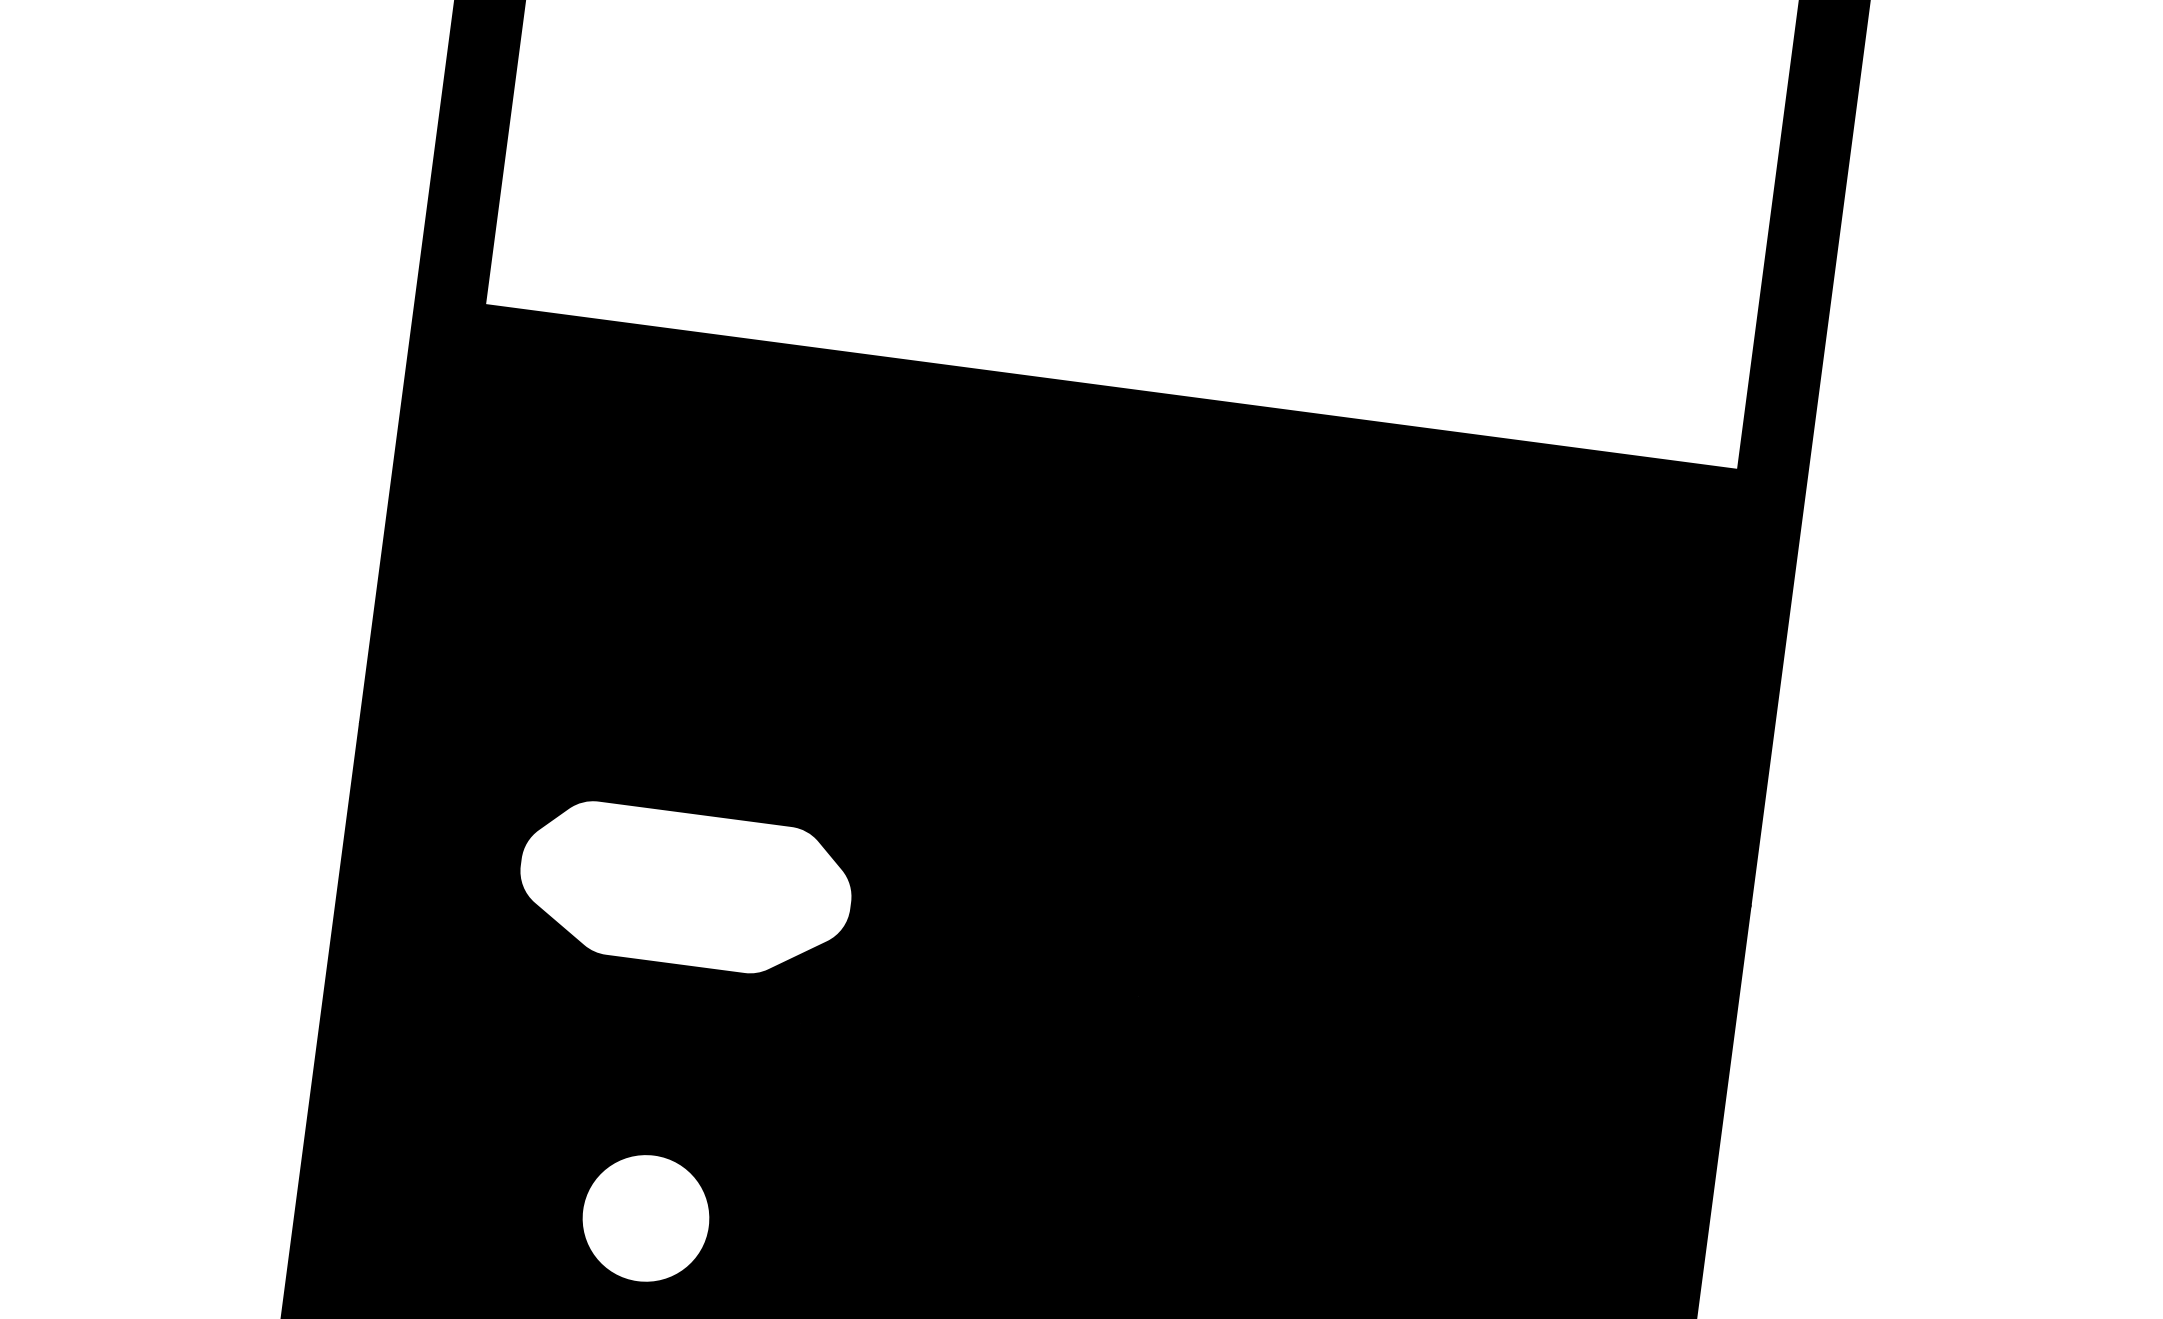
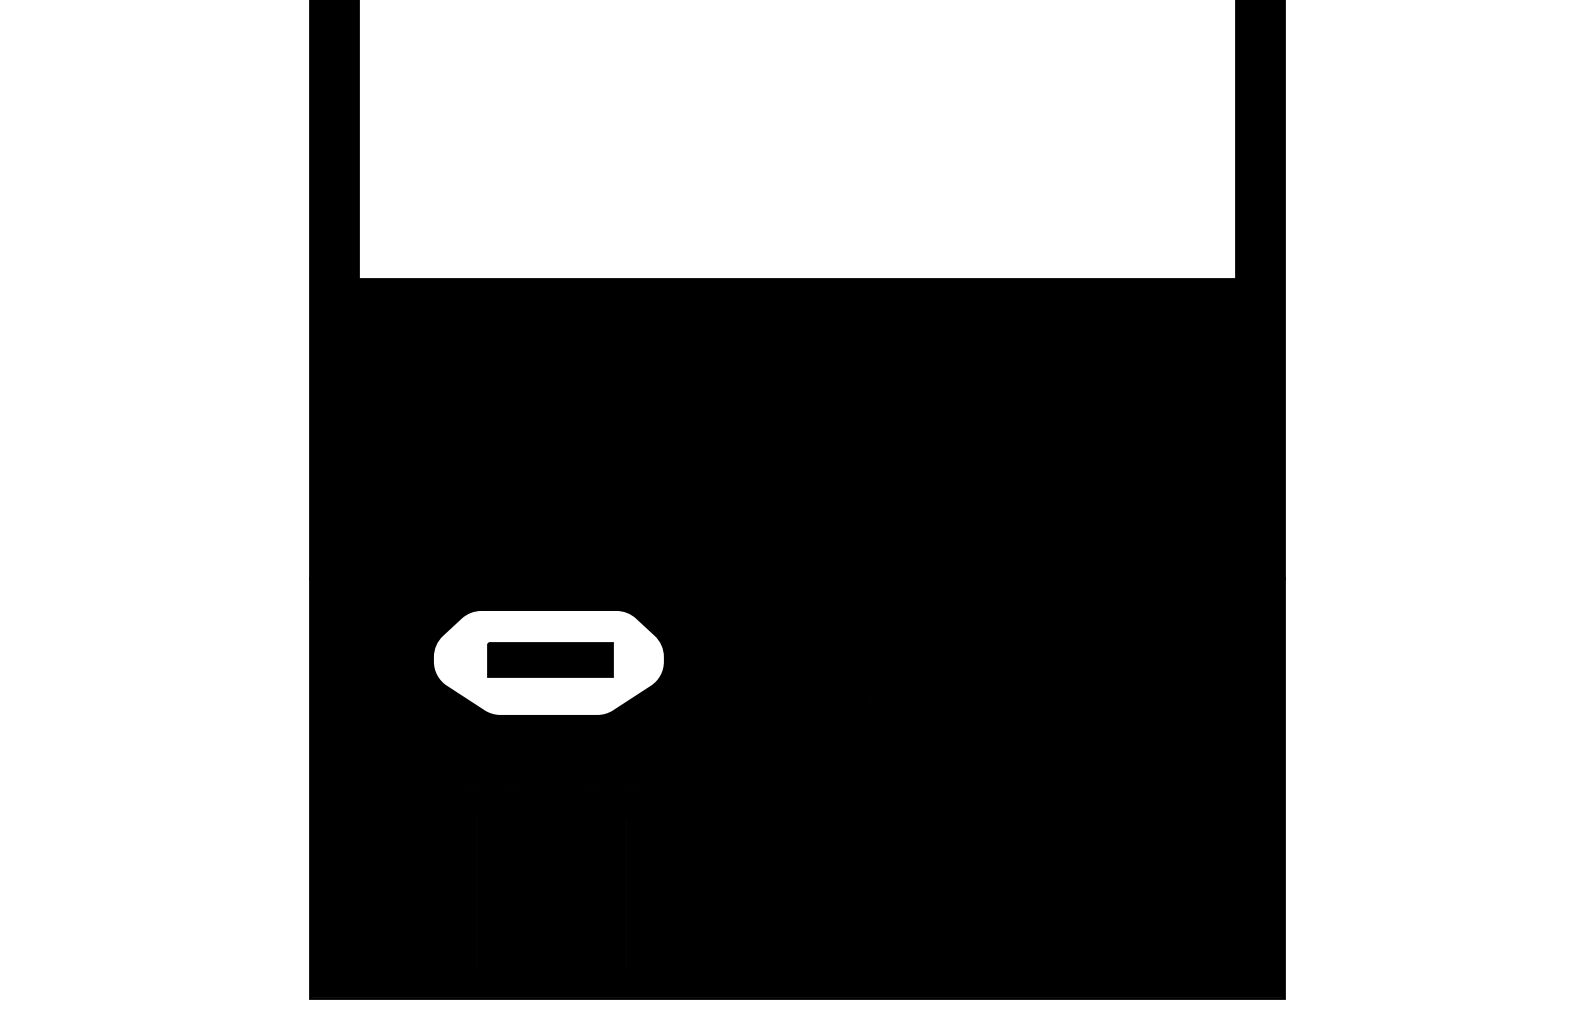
part: (688, 884) -> (550, 659), added
fill: (645, 1218) -> (551, 893), added

